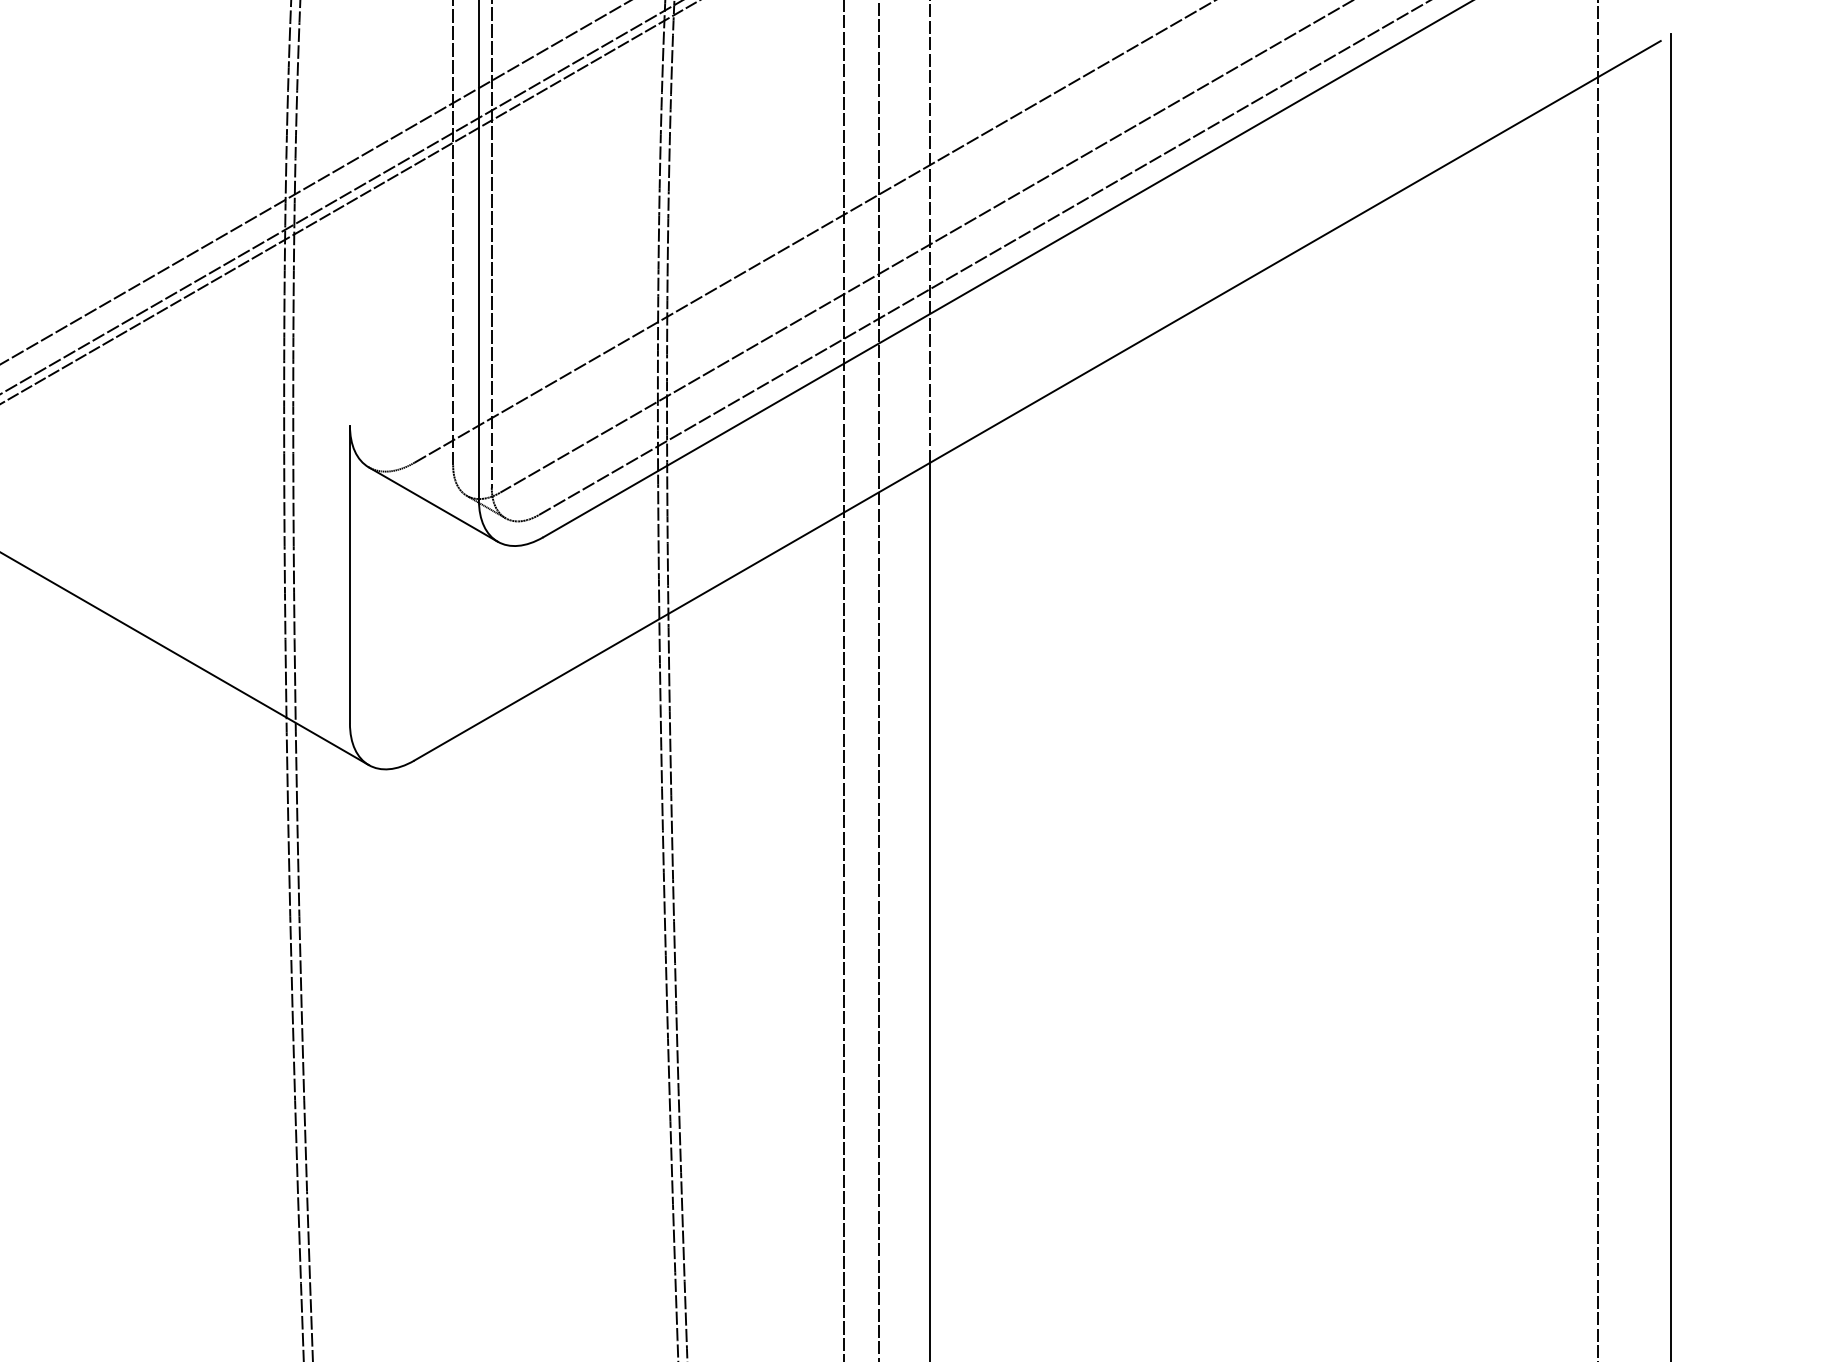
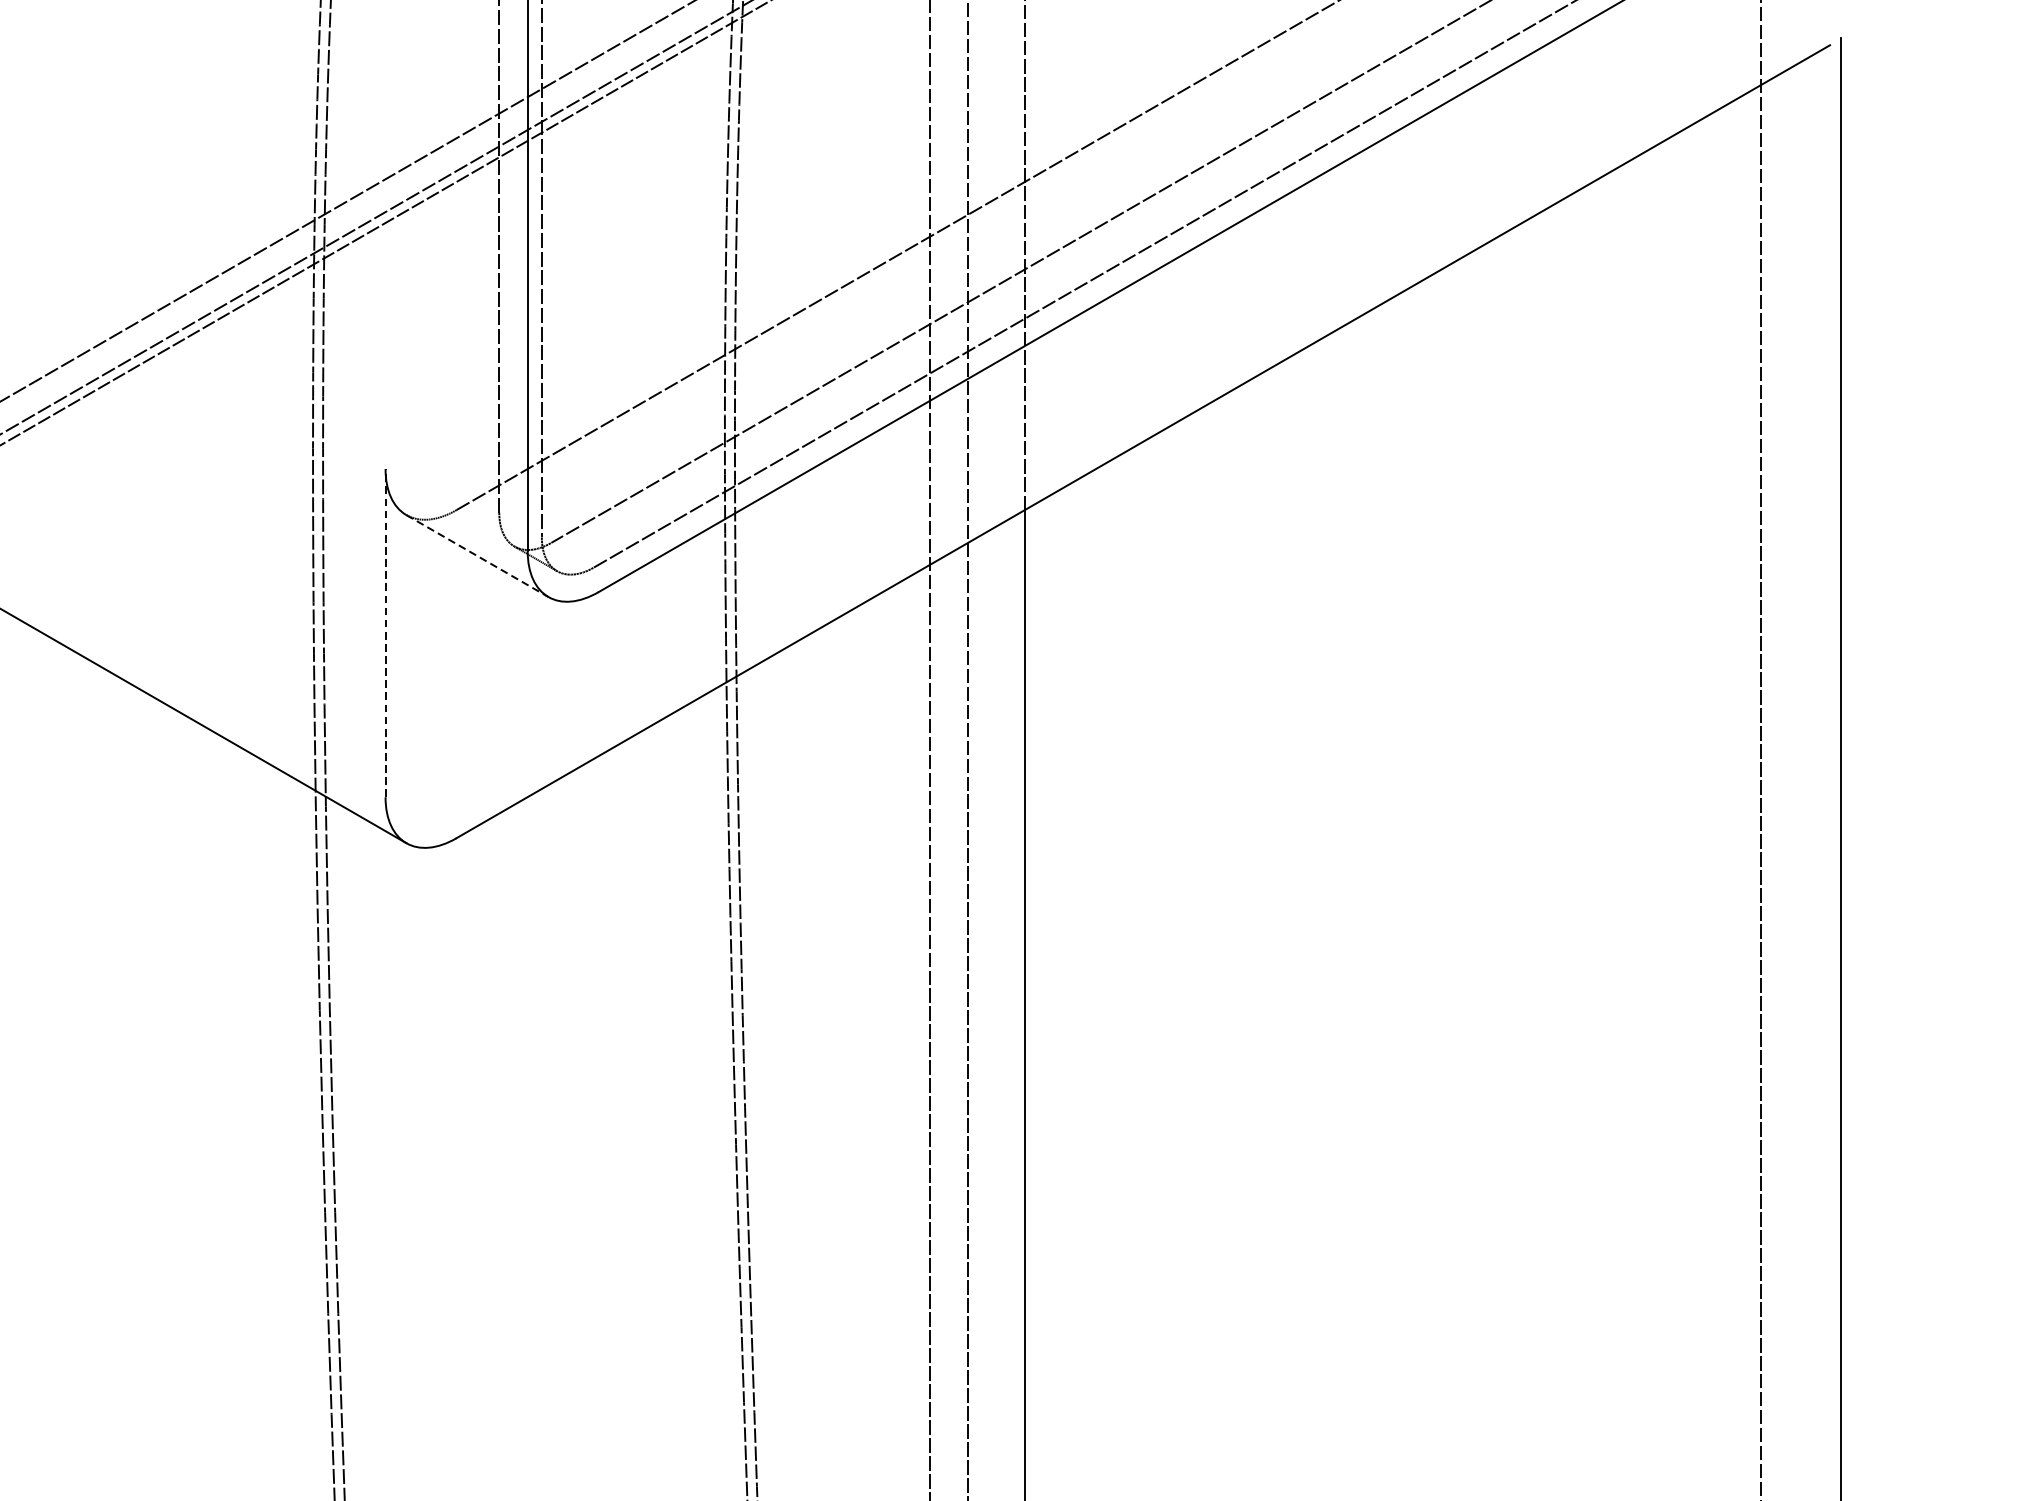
line: (433, 504) -> (477, 555), solid -> dashed
line: (350, 574) -> (386, 633), solid -> dashed

